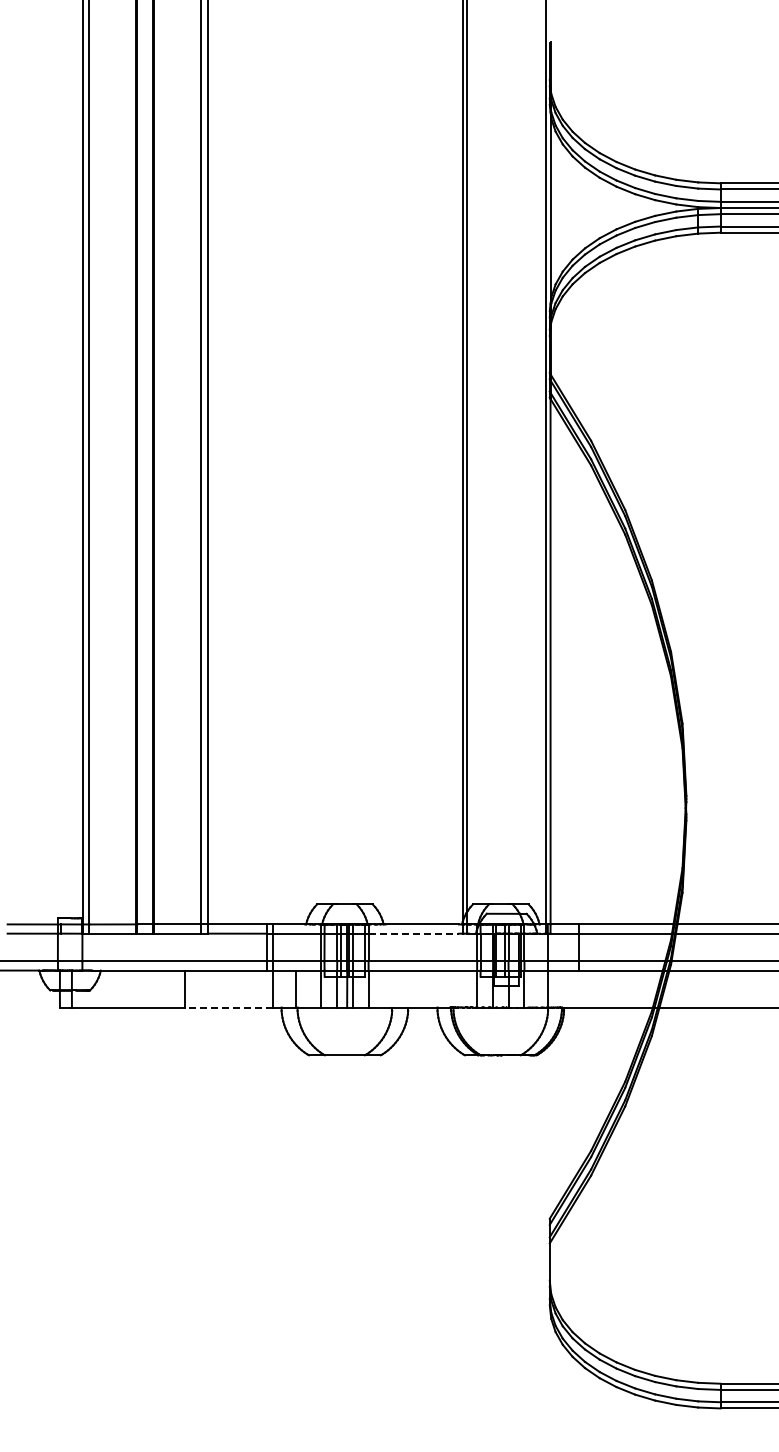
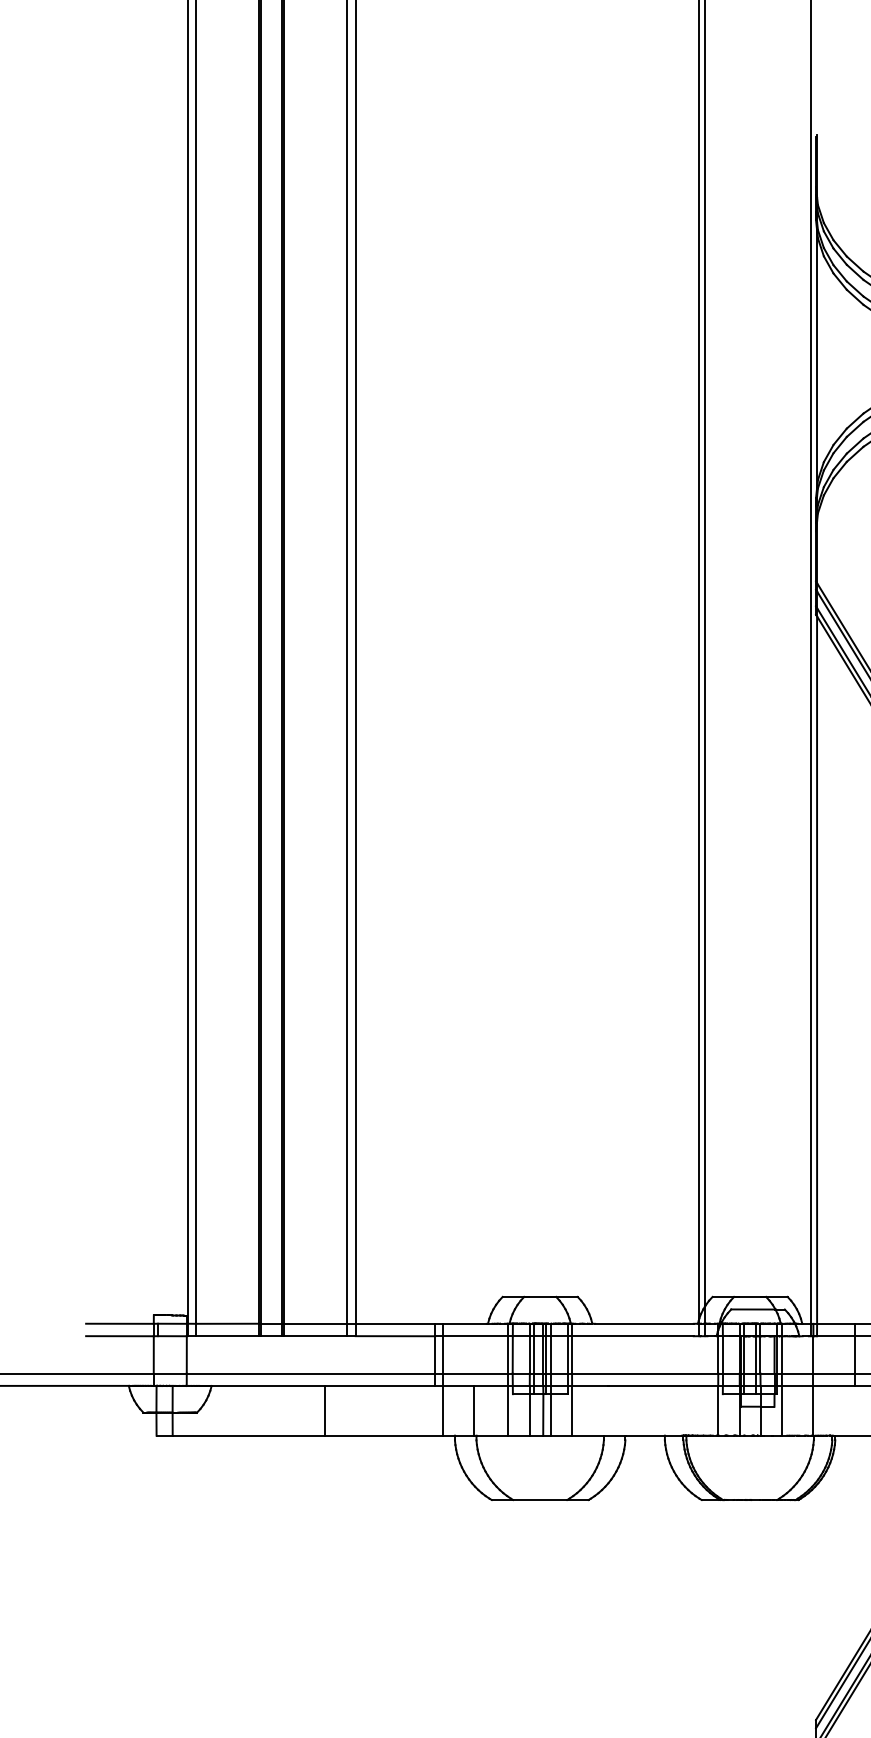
line: (414, 933) -> (633, 1335), dashed -> solid
line: (228, 1007) -> (383, 1435), dashed -> solid

